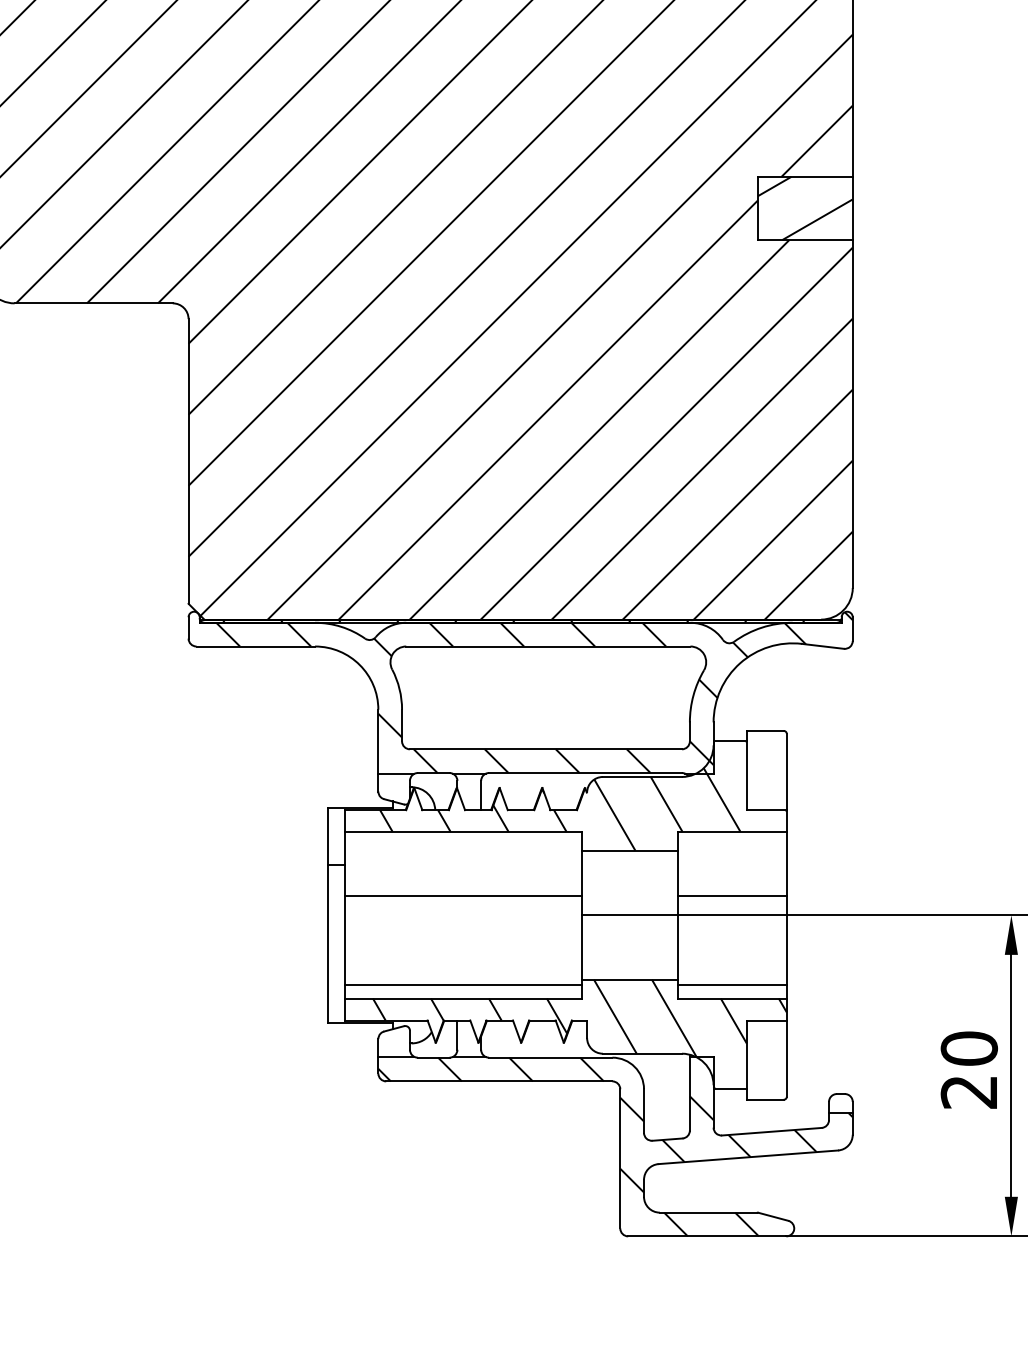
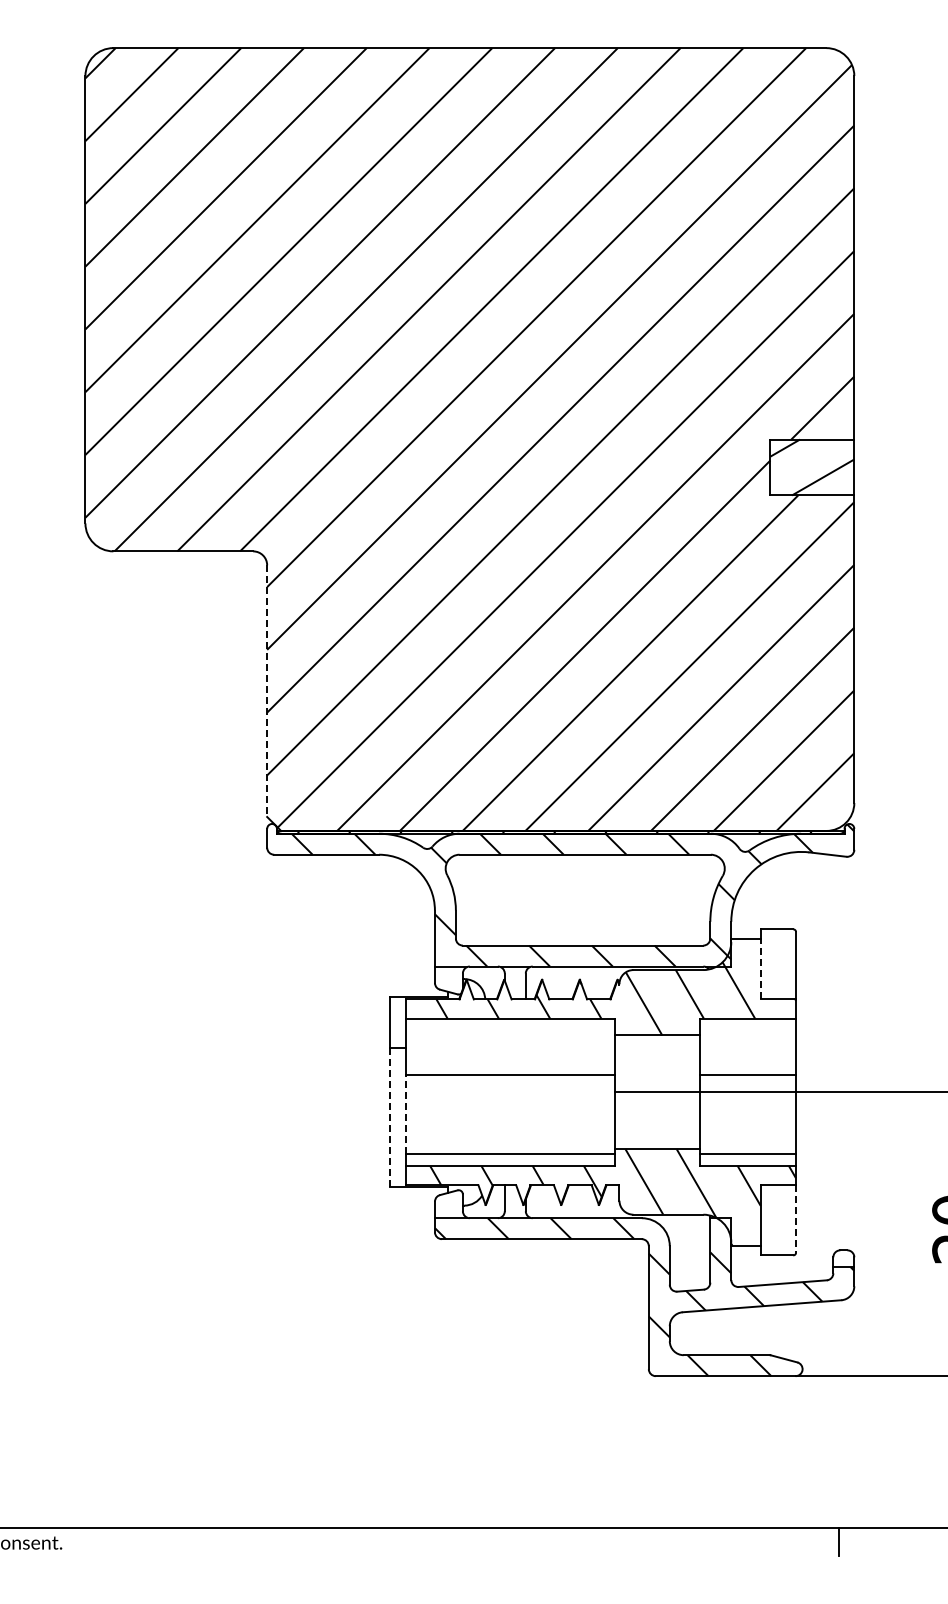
line: (188, 461) -> (267, 691), solid -> dashed
line: (746, 775) -> (760, 968), solid -> dashed
line: (345, 940) -> (405, 1114), solid -> dashed
line: (328, 943) -> (390, 1117), solid -> dashed
line: (787, 1059) -> (796, 1219), solid -> dashed

